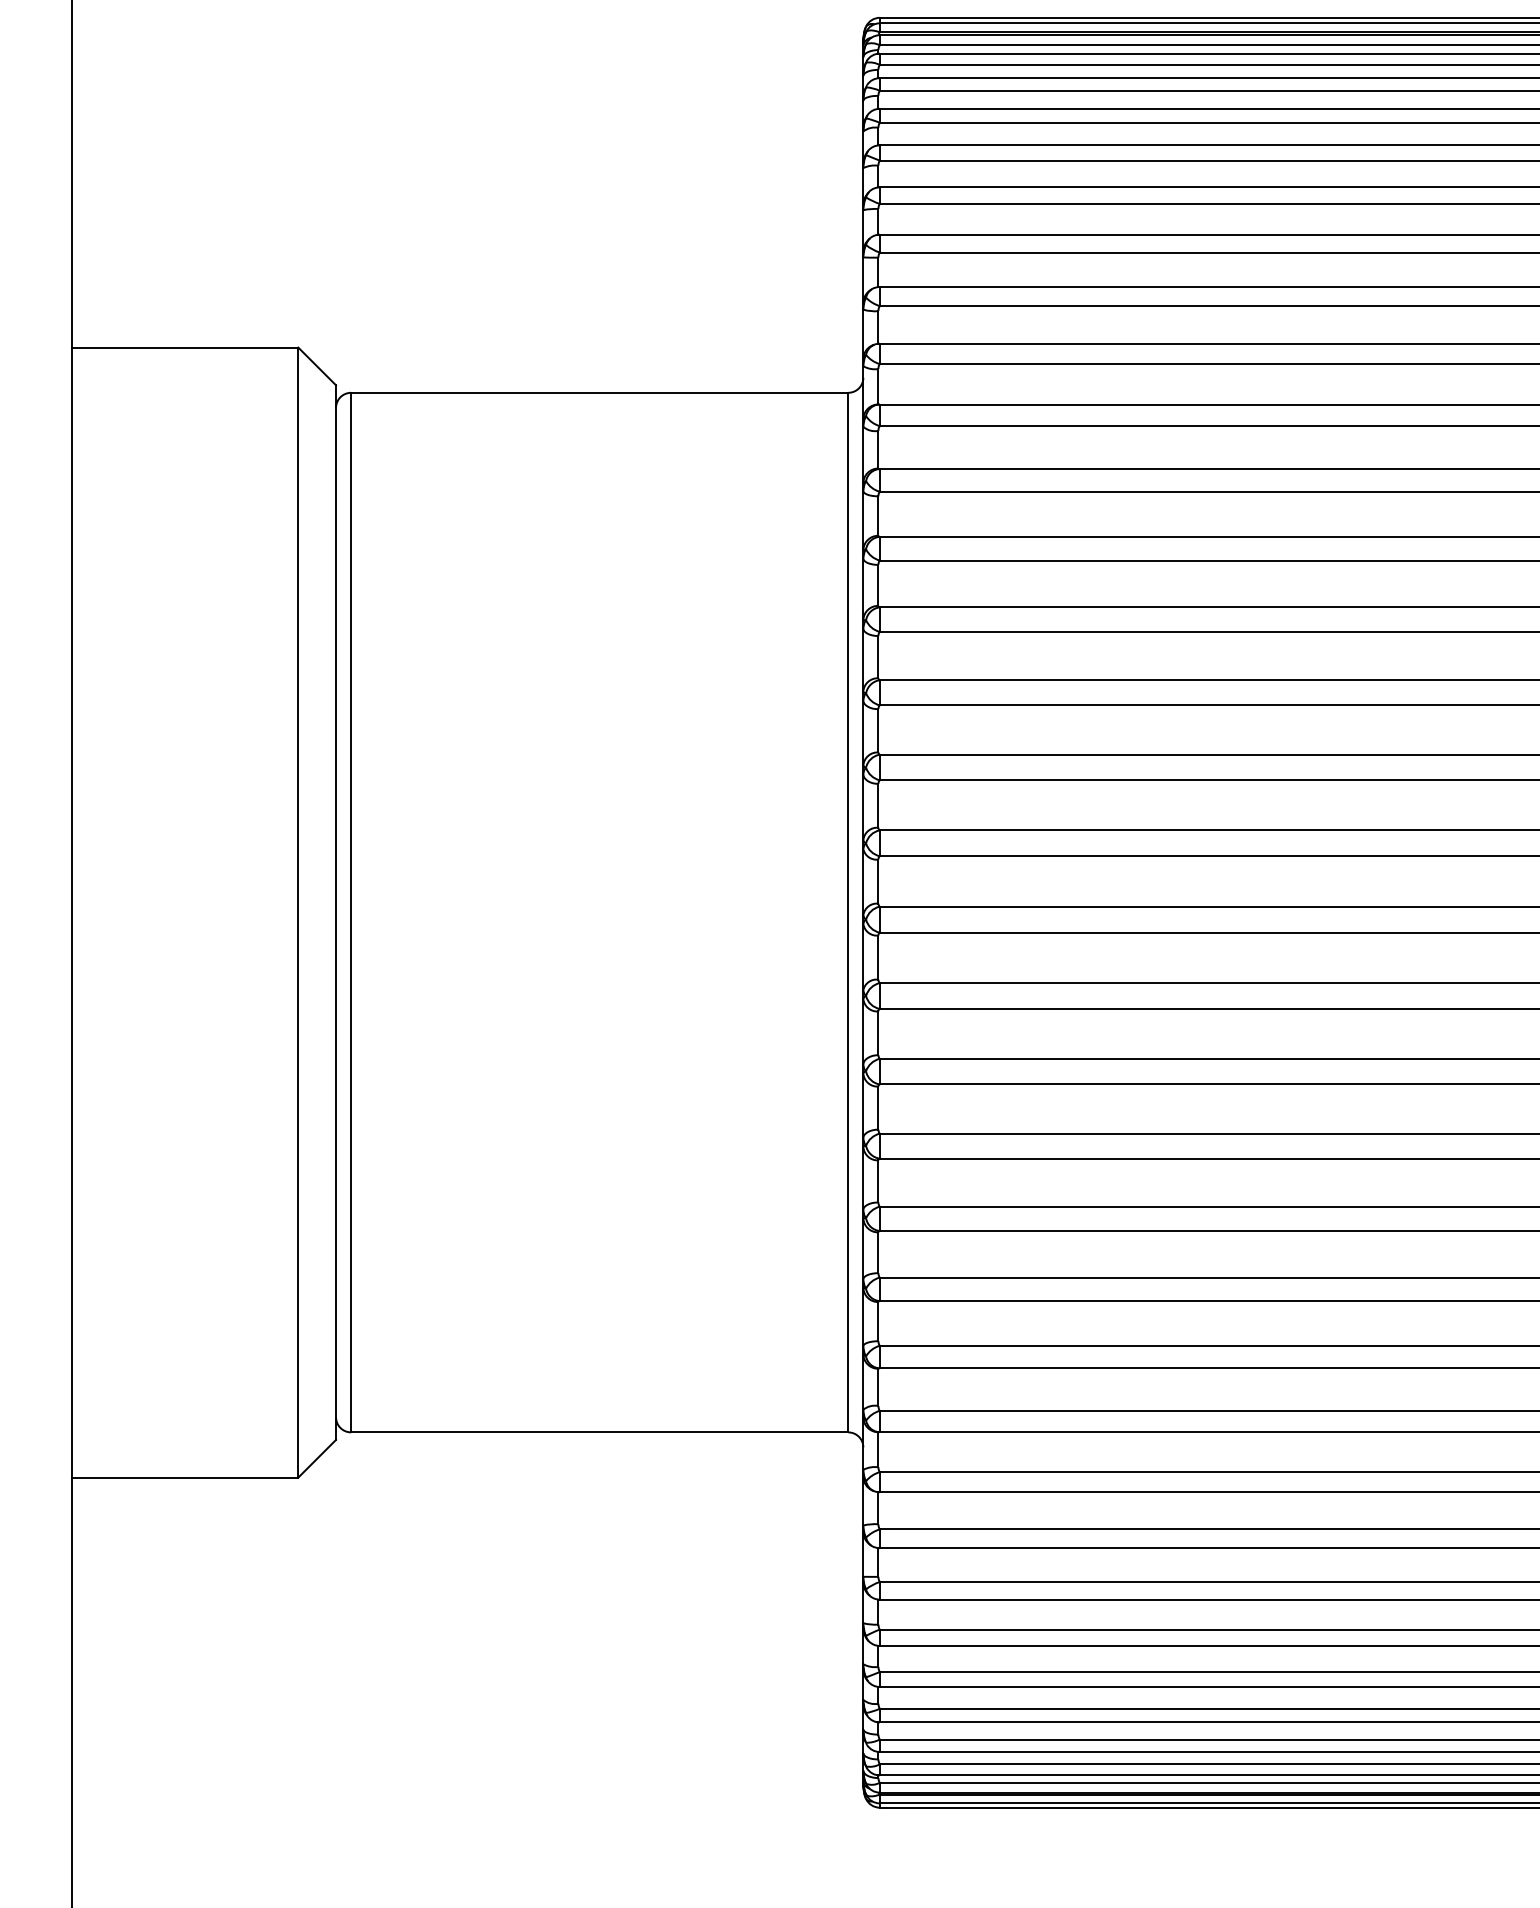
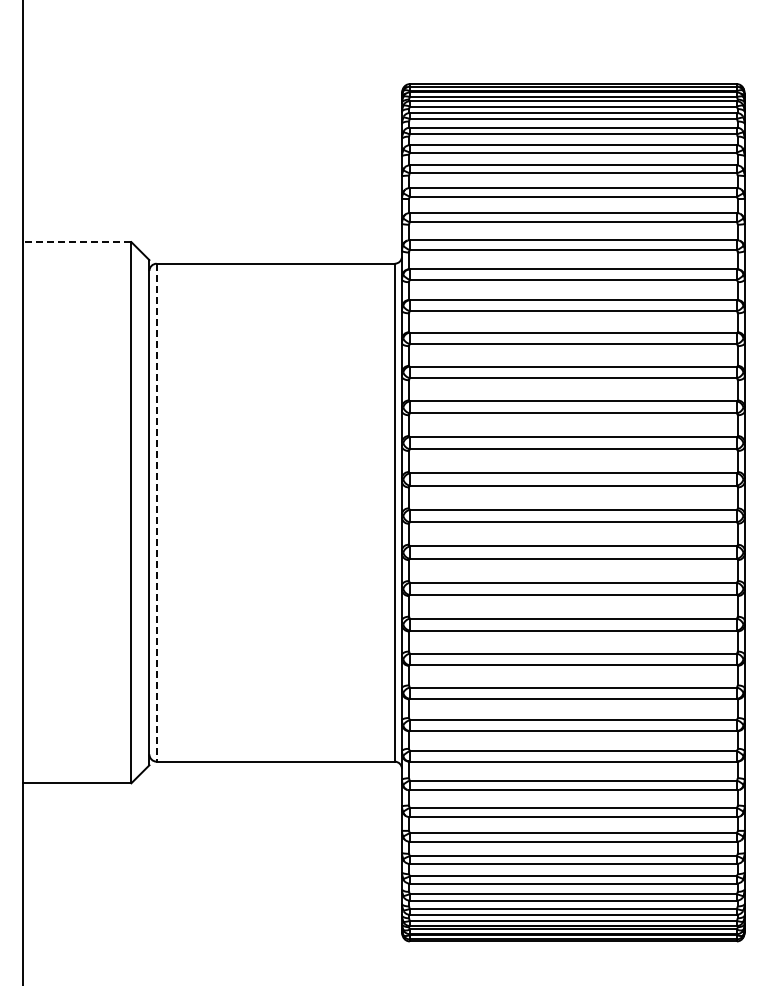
line: (183, 348) -> (76, 242), solid -> dashed
line: (350, 912) -> (156, 512), solid -> dashed

